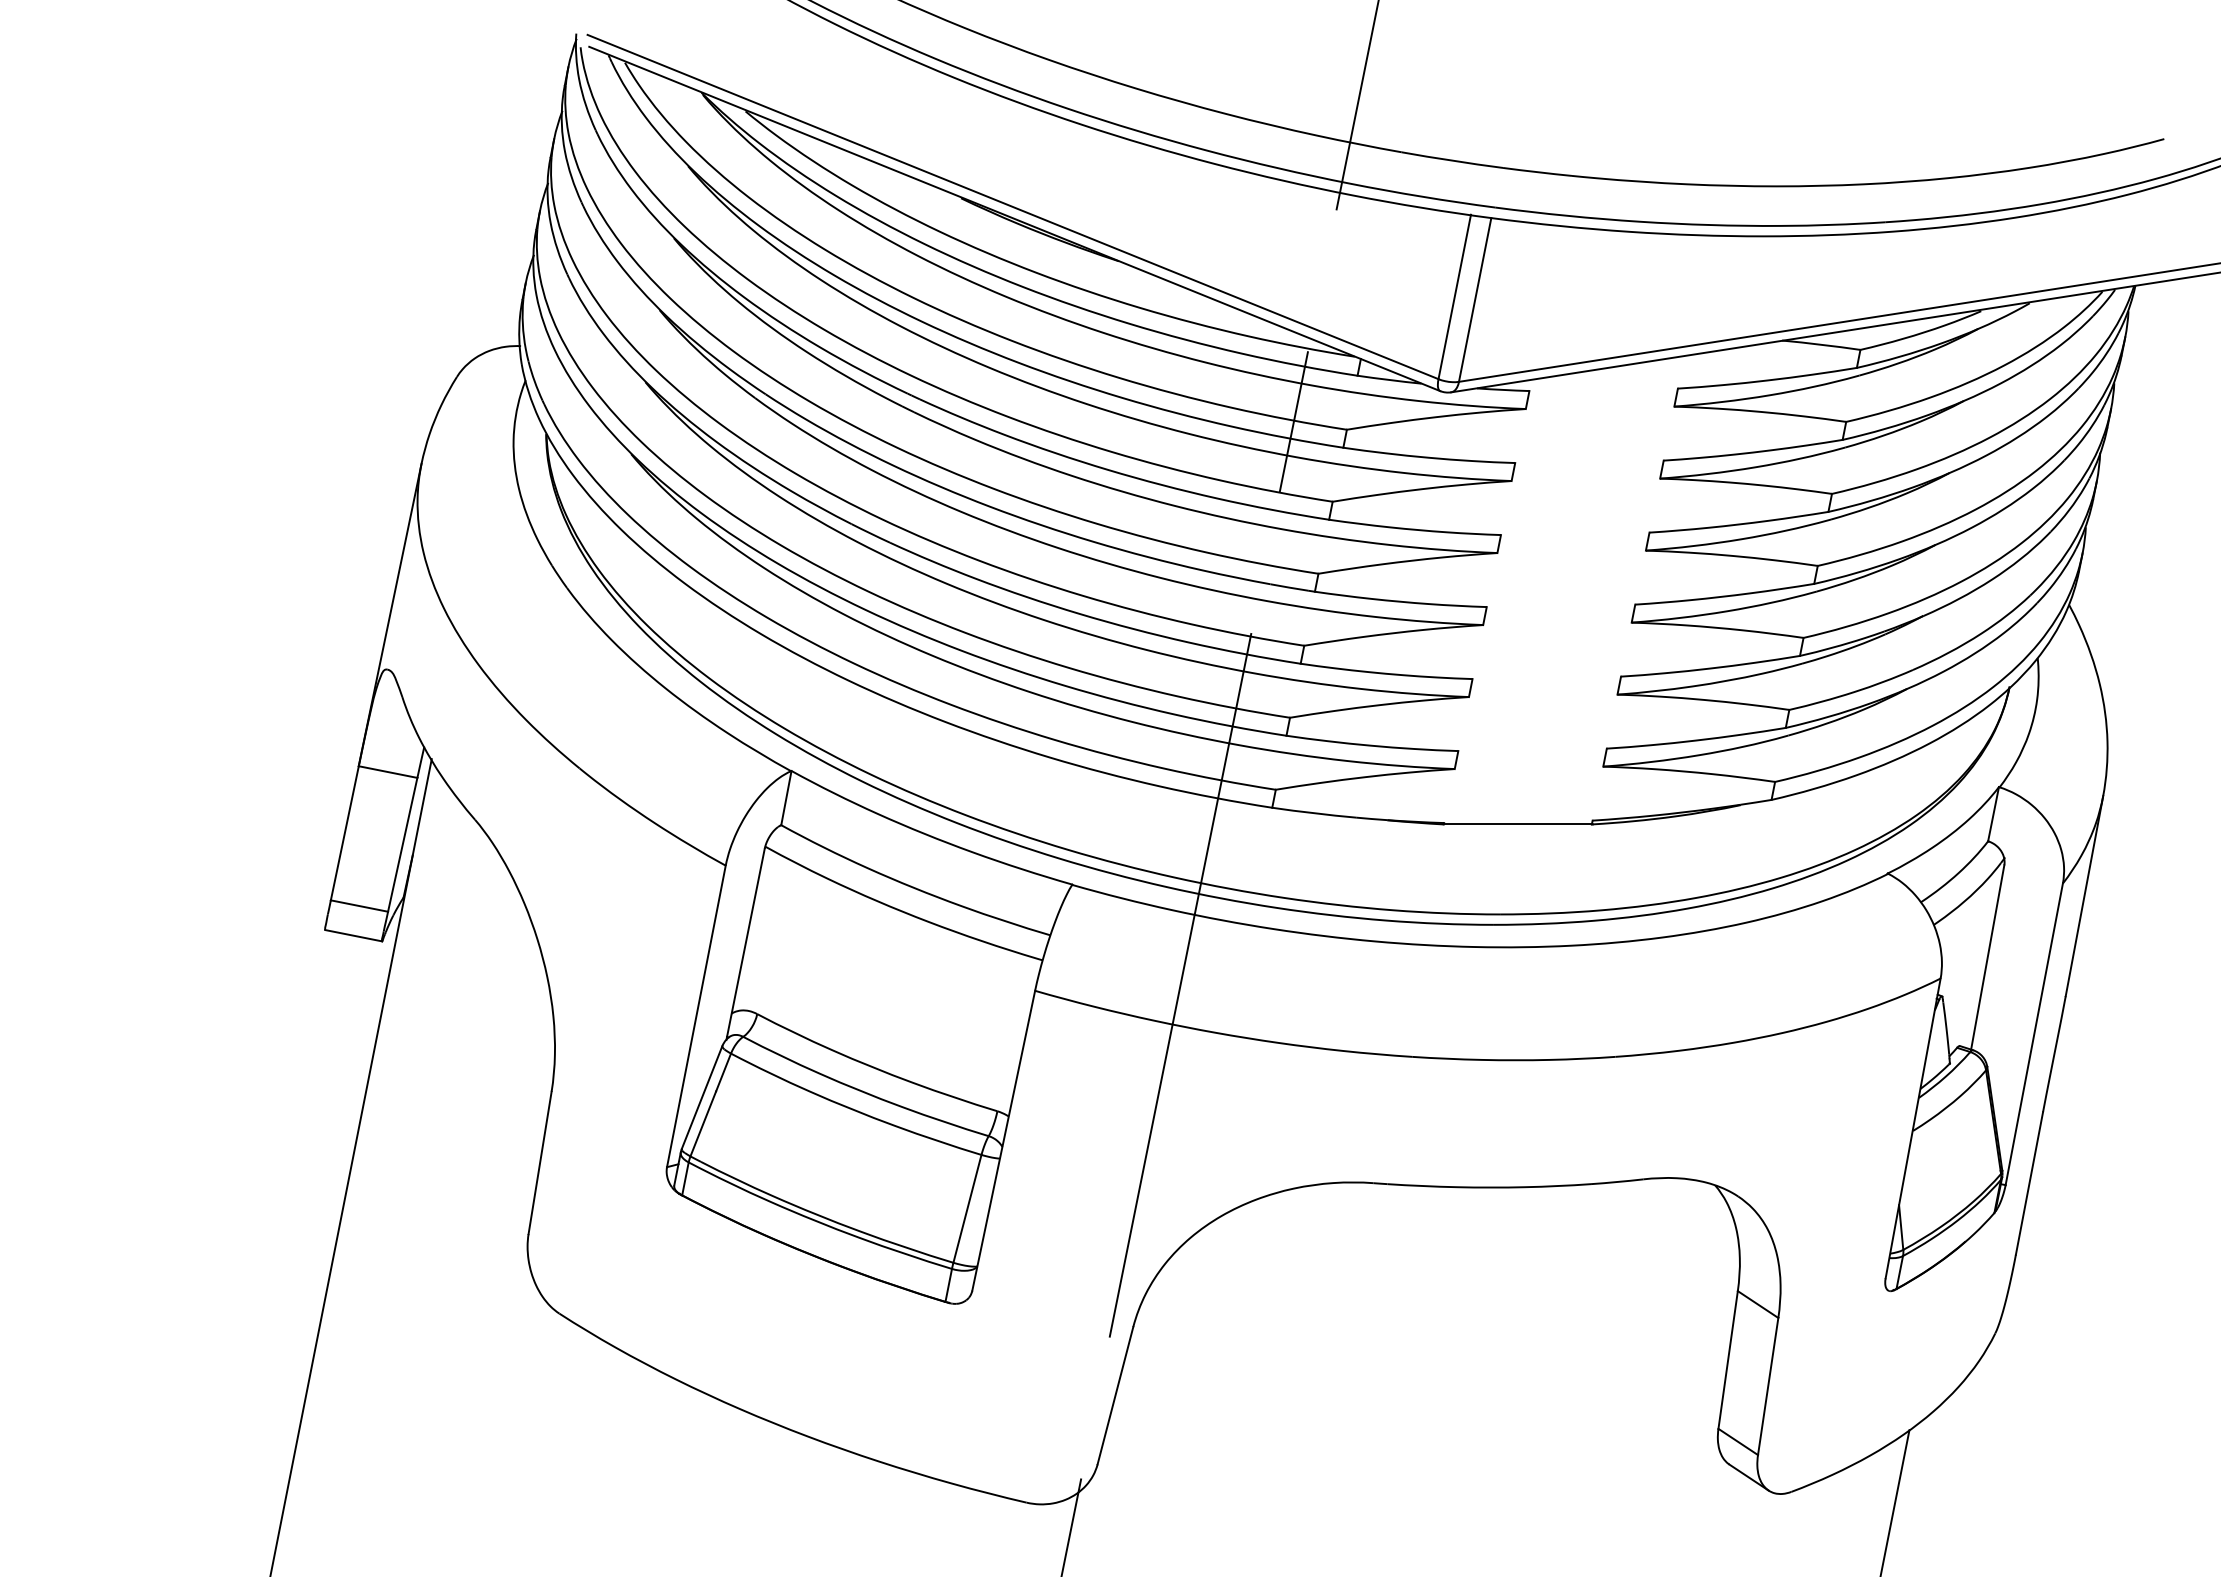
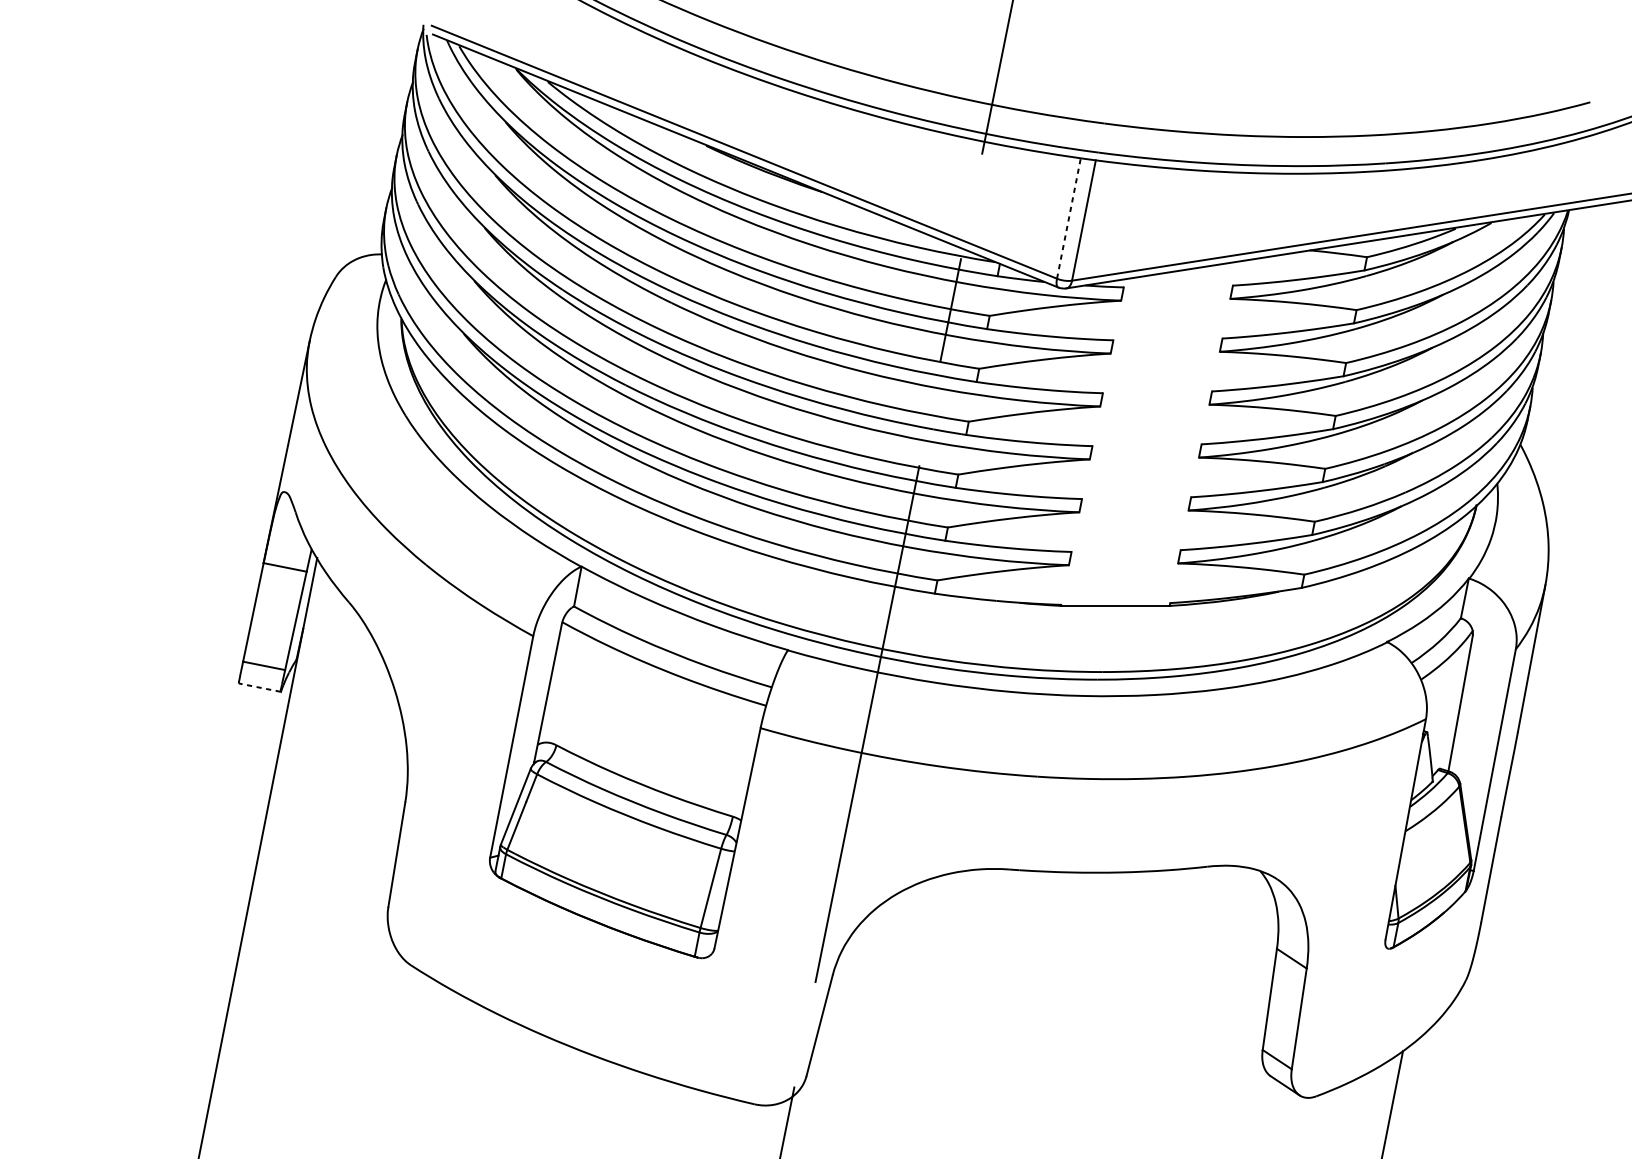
line: (1454, 296) -> (1068, 217), solid -> dashed
line: (353, 935) -> (259, 687), solid -> dashed

